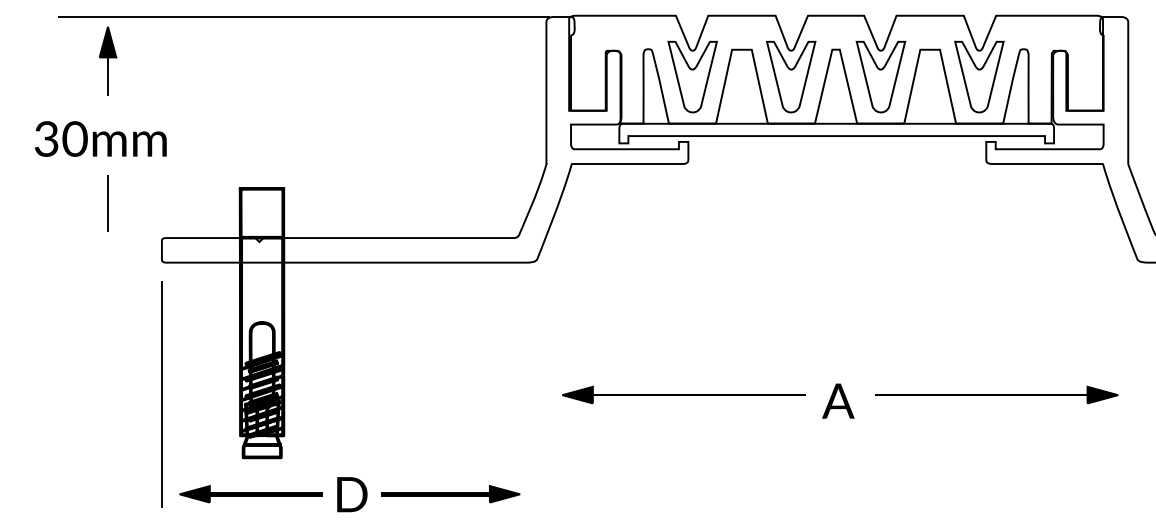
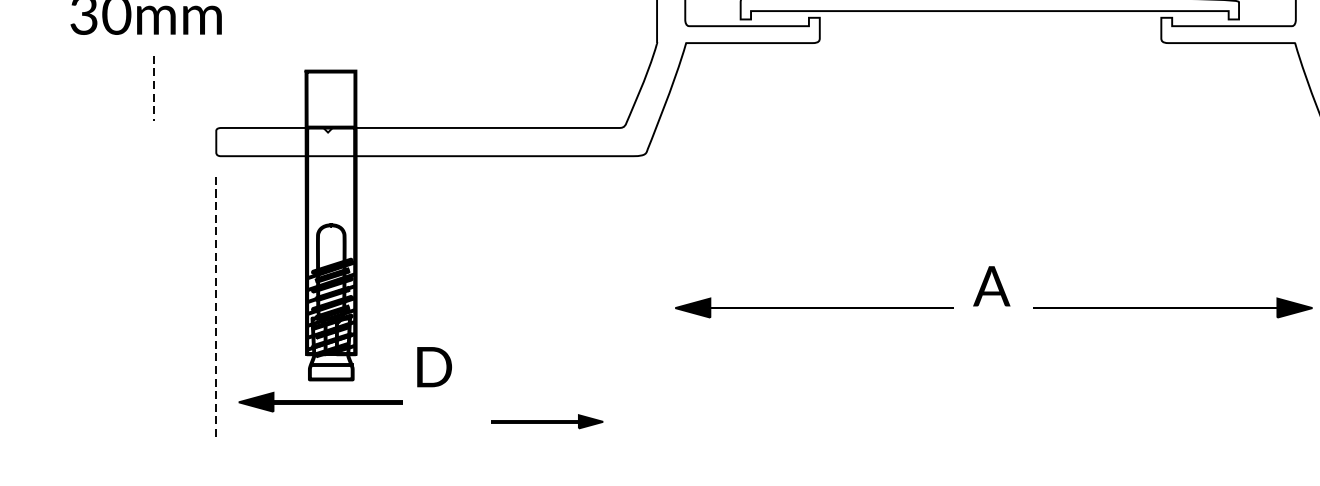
line: (107, 203) -> (153, 88), solid -> dashed
line: (161, 394) -> (215, 307), solid -> dashed
text: (838, 400) -> (991, 285), moved
part: (250, 494) -> (320, 402), moved
text: (352, 494) -> (434, 366), moved
part: (450, 494) -> (547, 421), size x0.7

